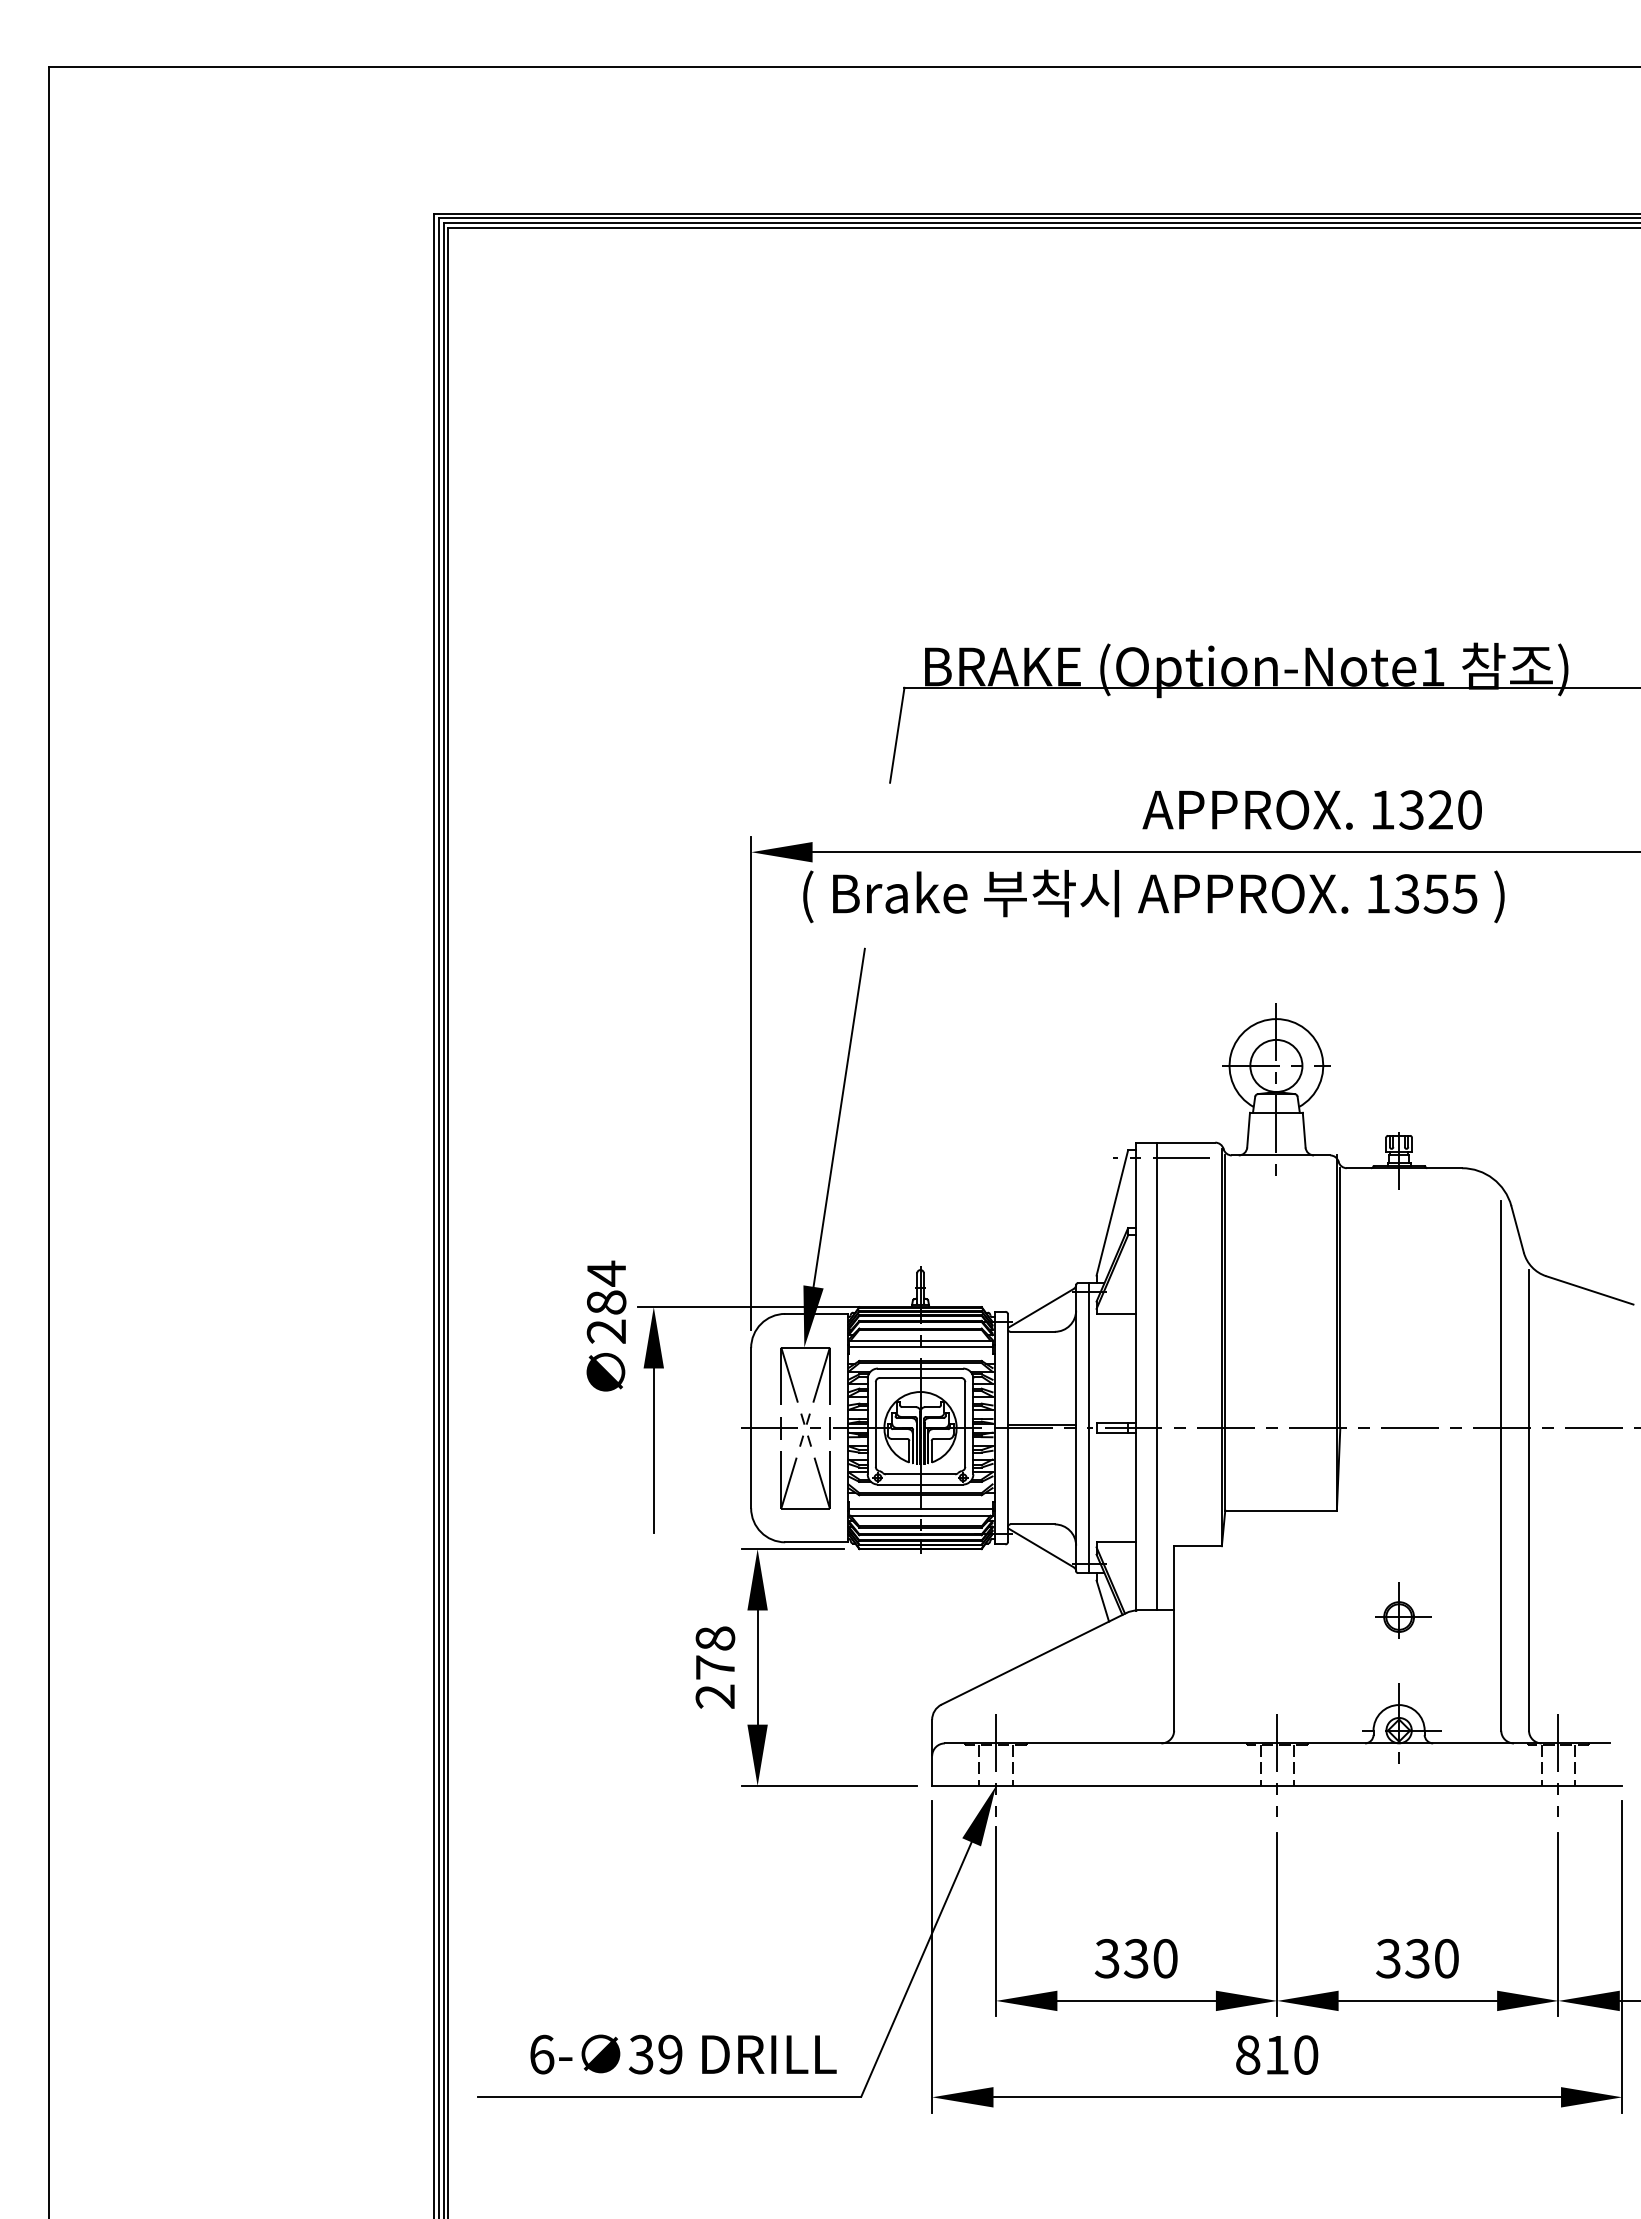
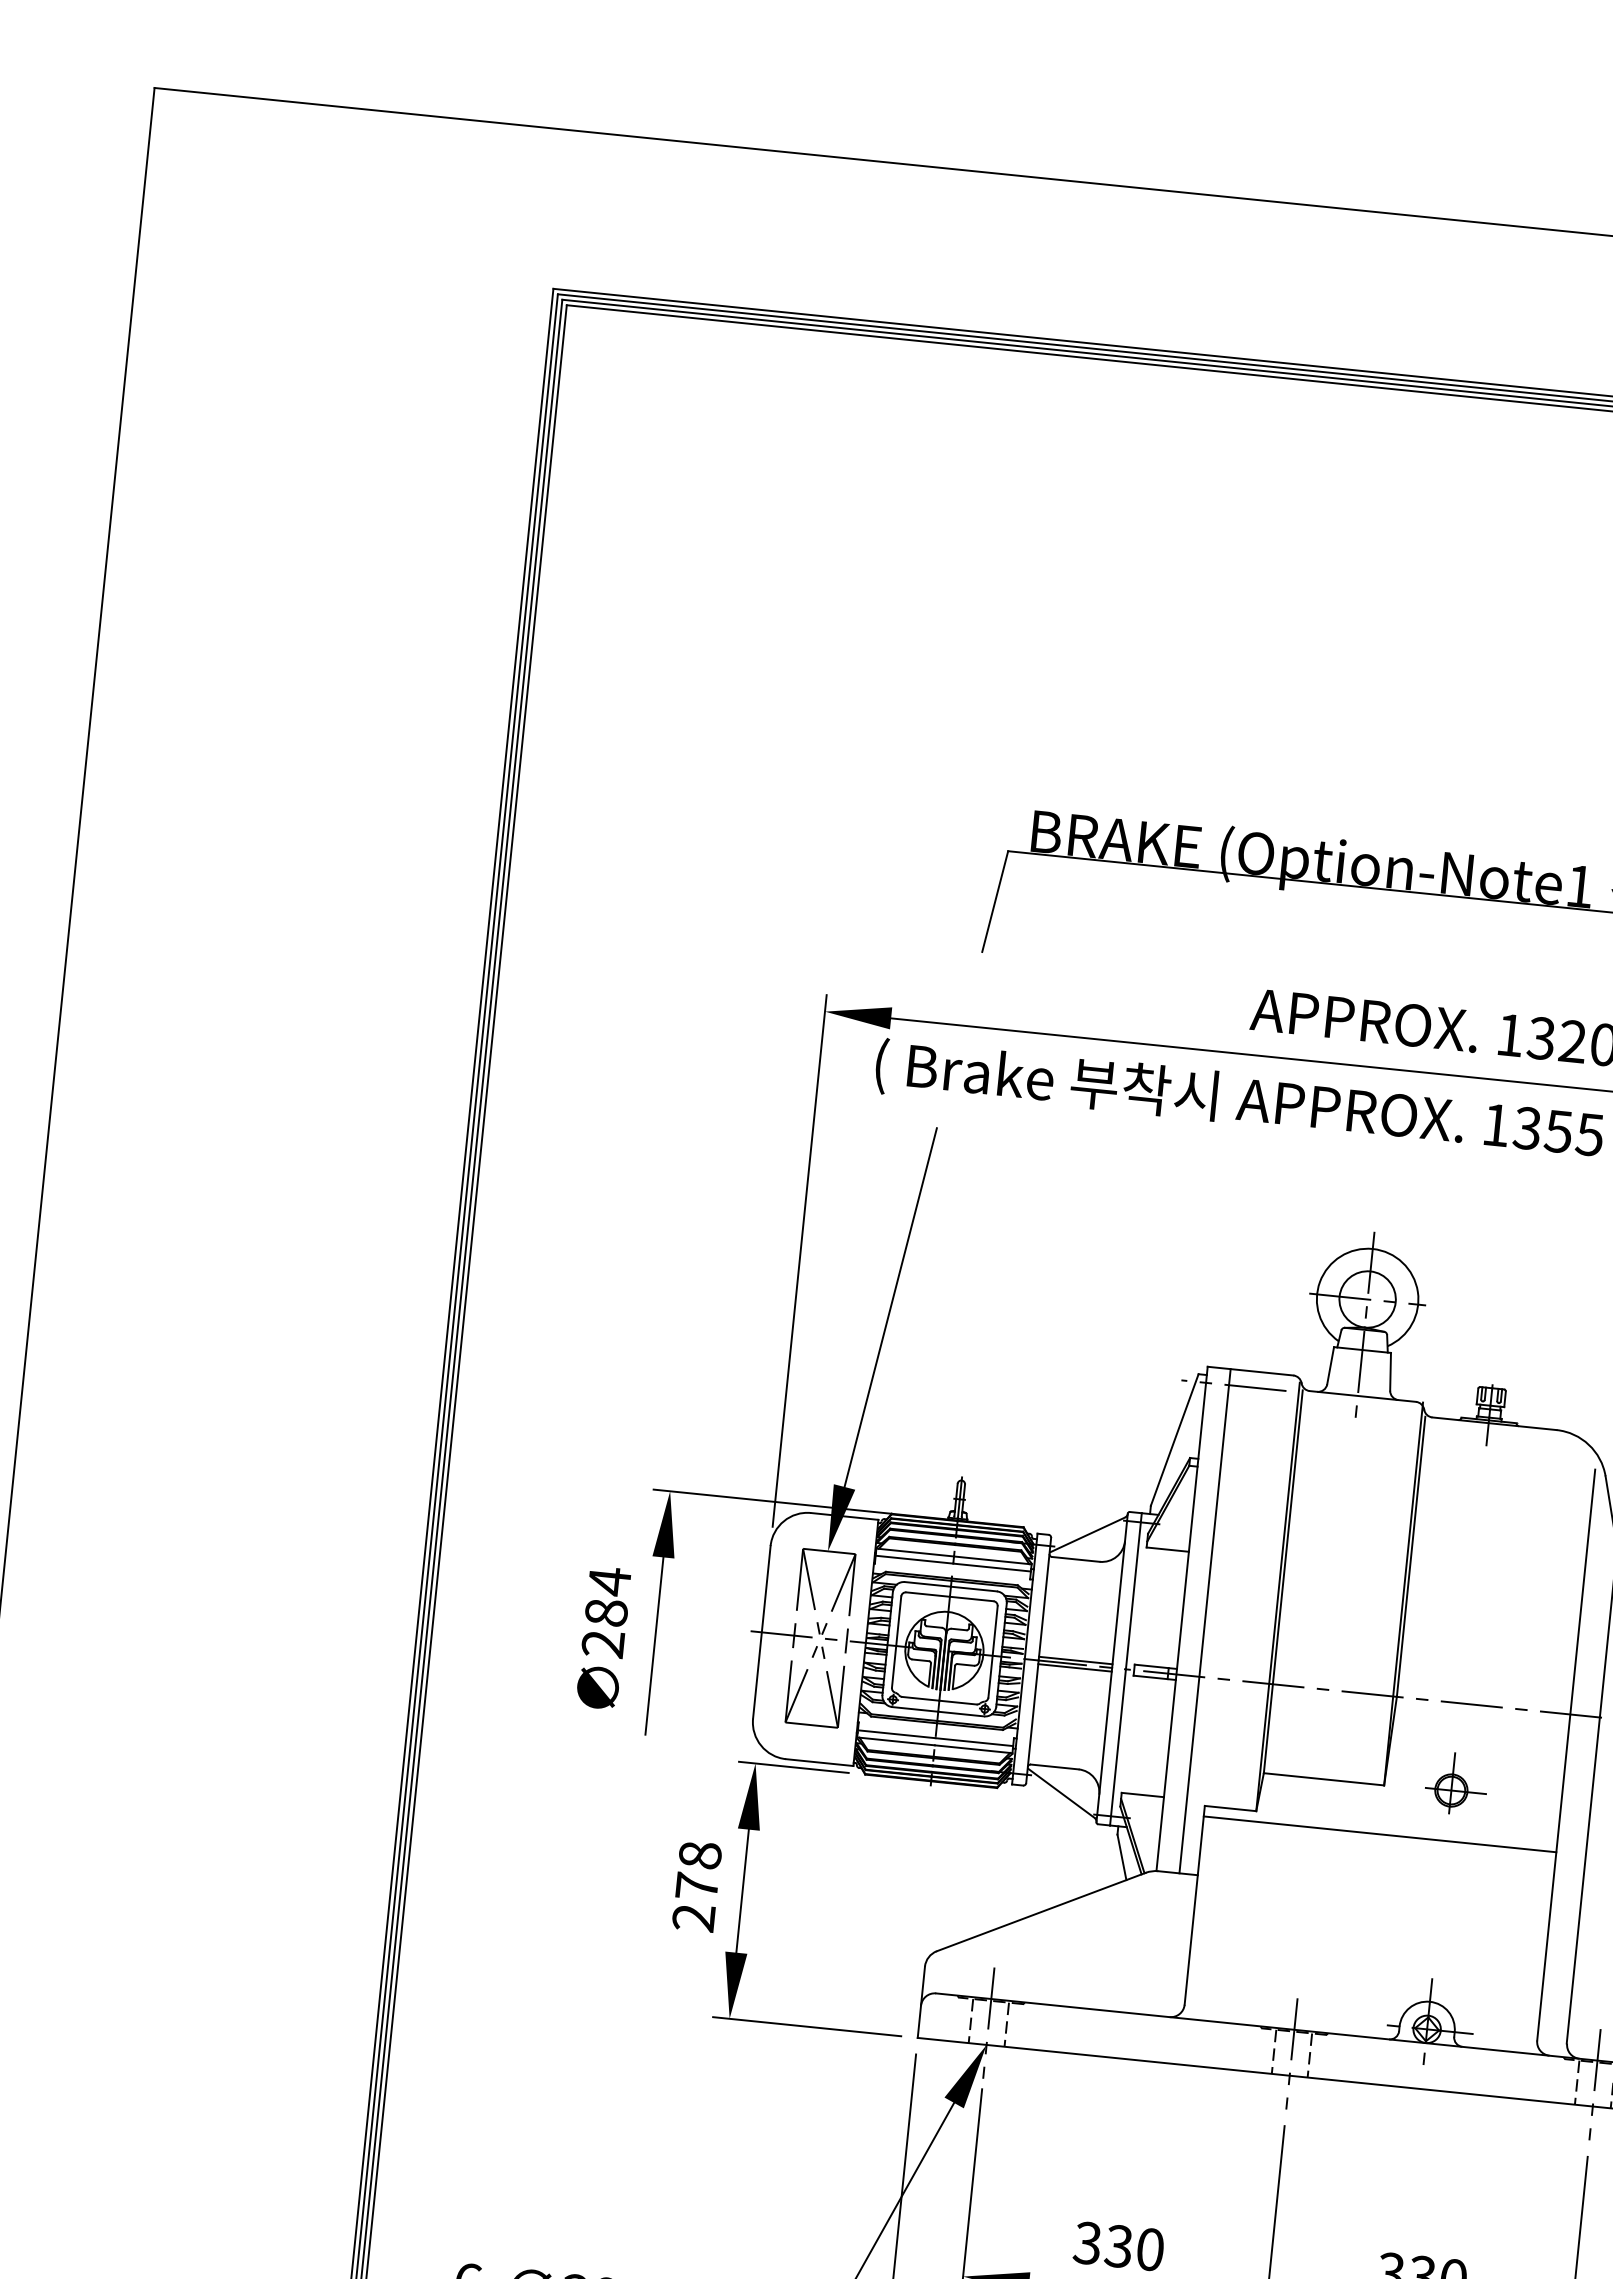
text: (606, 1325) -> (603, 1637), moved
line: (1041, 1431) -> (1074, 1667), added
line: (1337, 1555) -> (1379, 1833), added
part: (1403, 1610) -> (1456, 1783), moved

